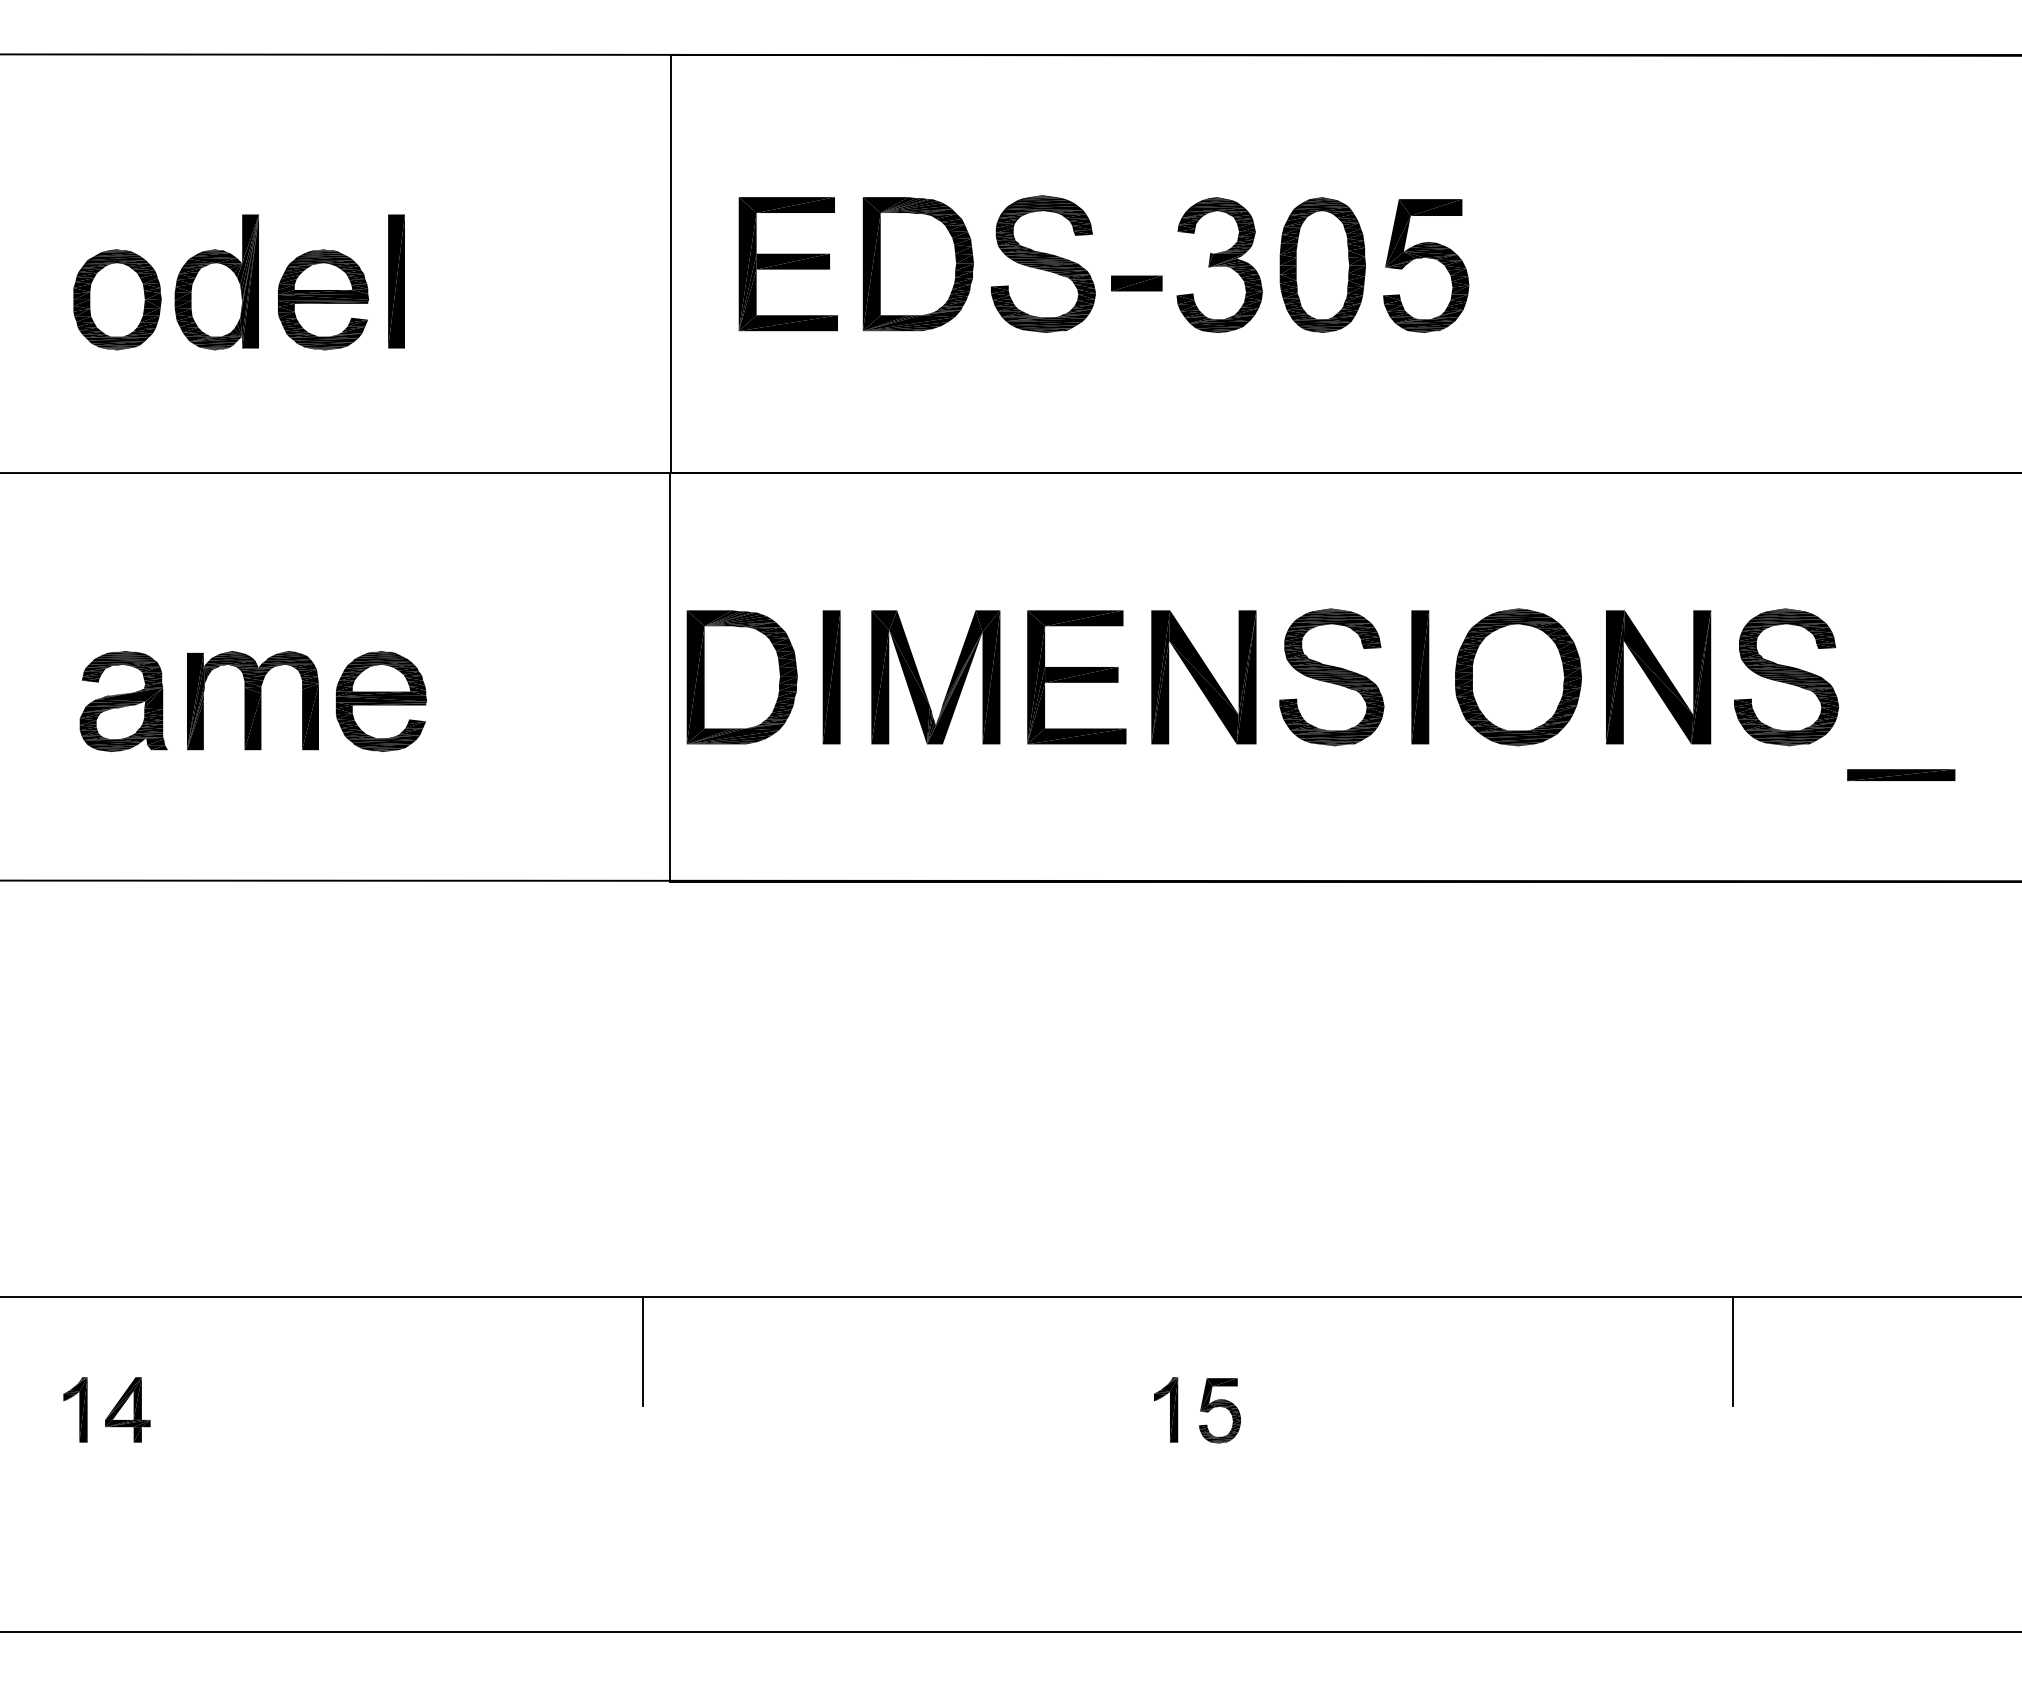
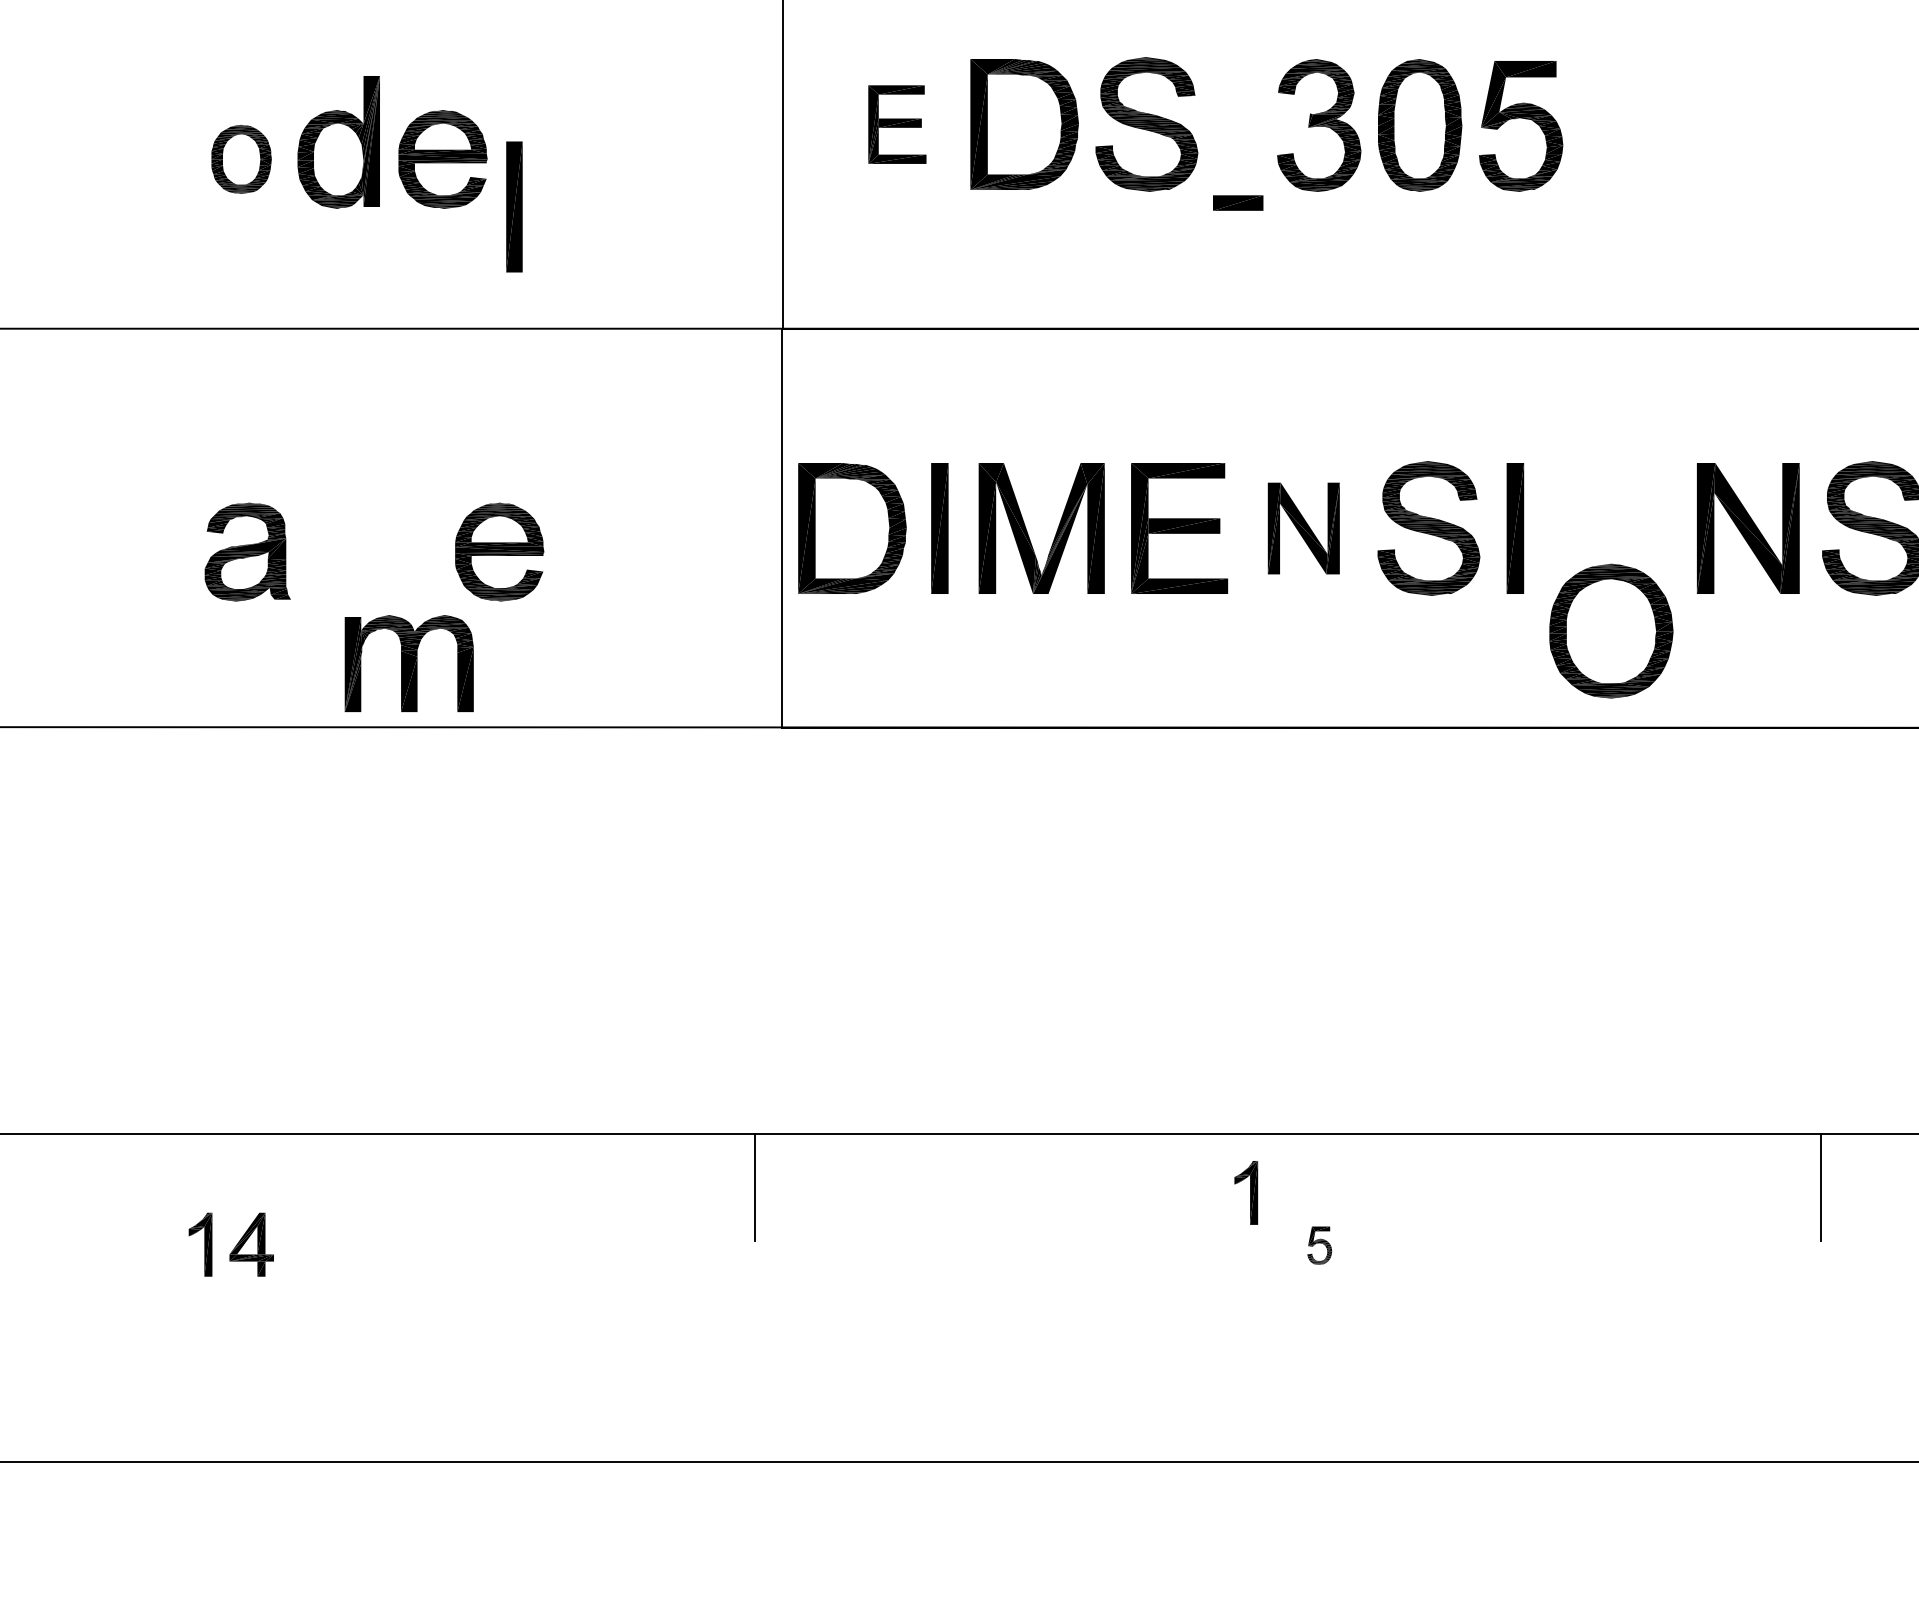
part: (787, 264) -> (896, 124), size x0.6
part: (396, 281) -> (514, 206), moved
part: (1136, 283) -> (1237, 203), moved
part: (117, 299) -> (241, 159), size x0.7
part: (1203, 677) -> (1303, 528), size x0.7
part: (1518, 677) -> (1611, 631), moved
part: (252, 700) -> (408, 663), moved
part: (1166, 1409) -> (1246, 1192), moved
part: (1220, 1410) -> (1320, 1245), size x0.6

